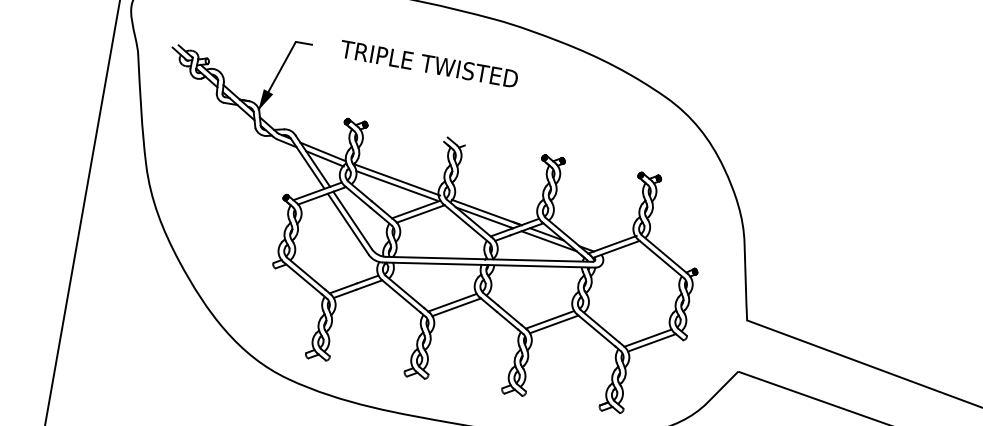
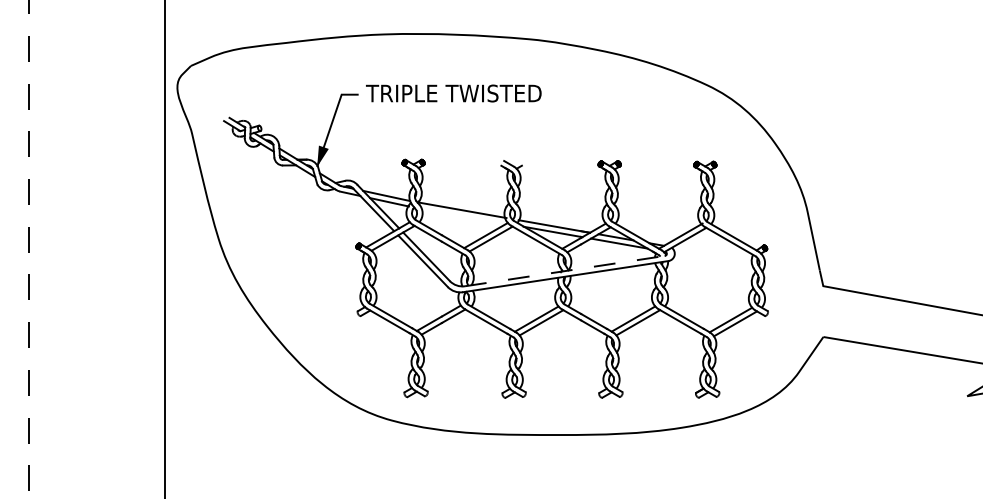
text: (428, 64) -> (453, 93), moved
line: (396, 185) -> (462, 215), removed
line: (488, 259) -> (564, 271), solid -> dashed

